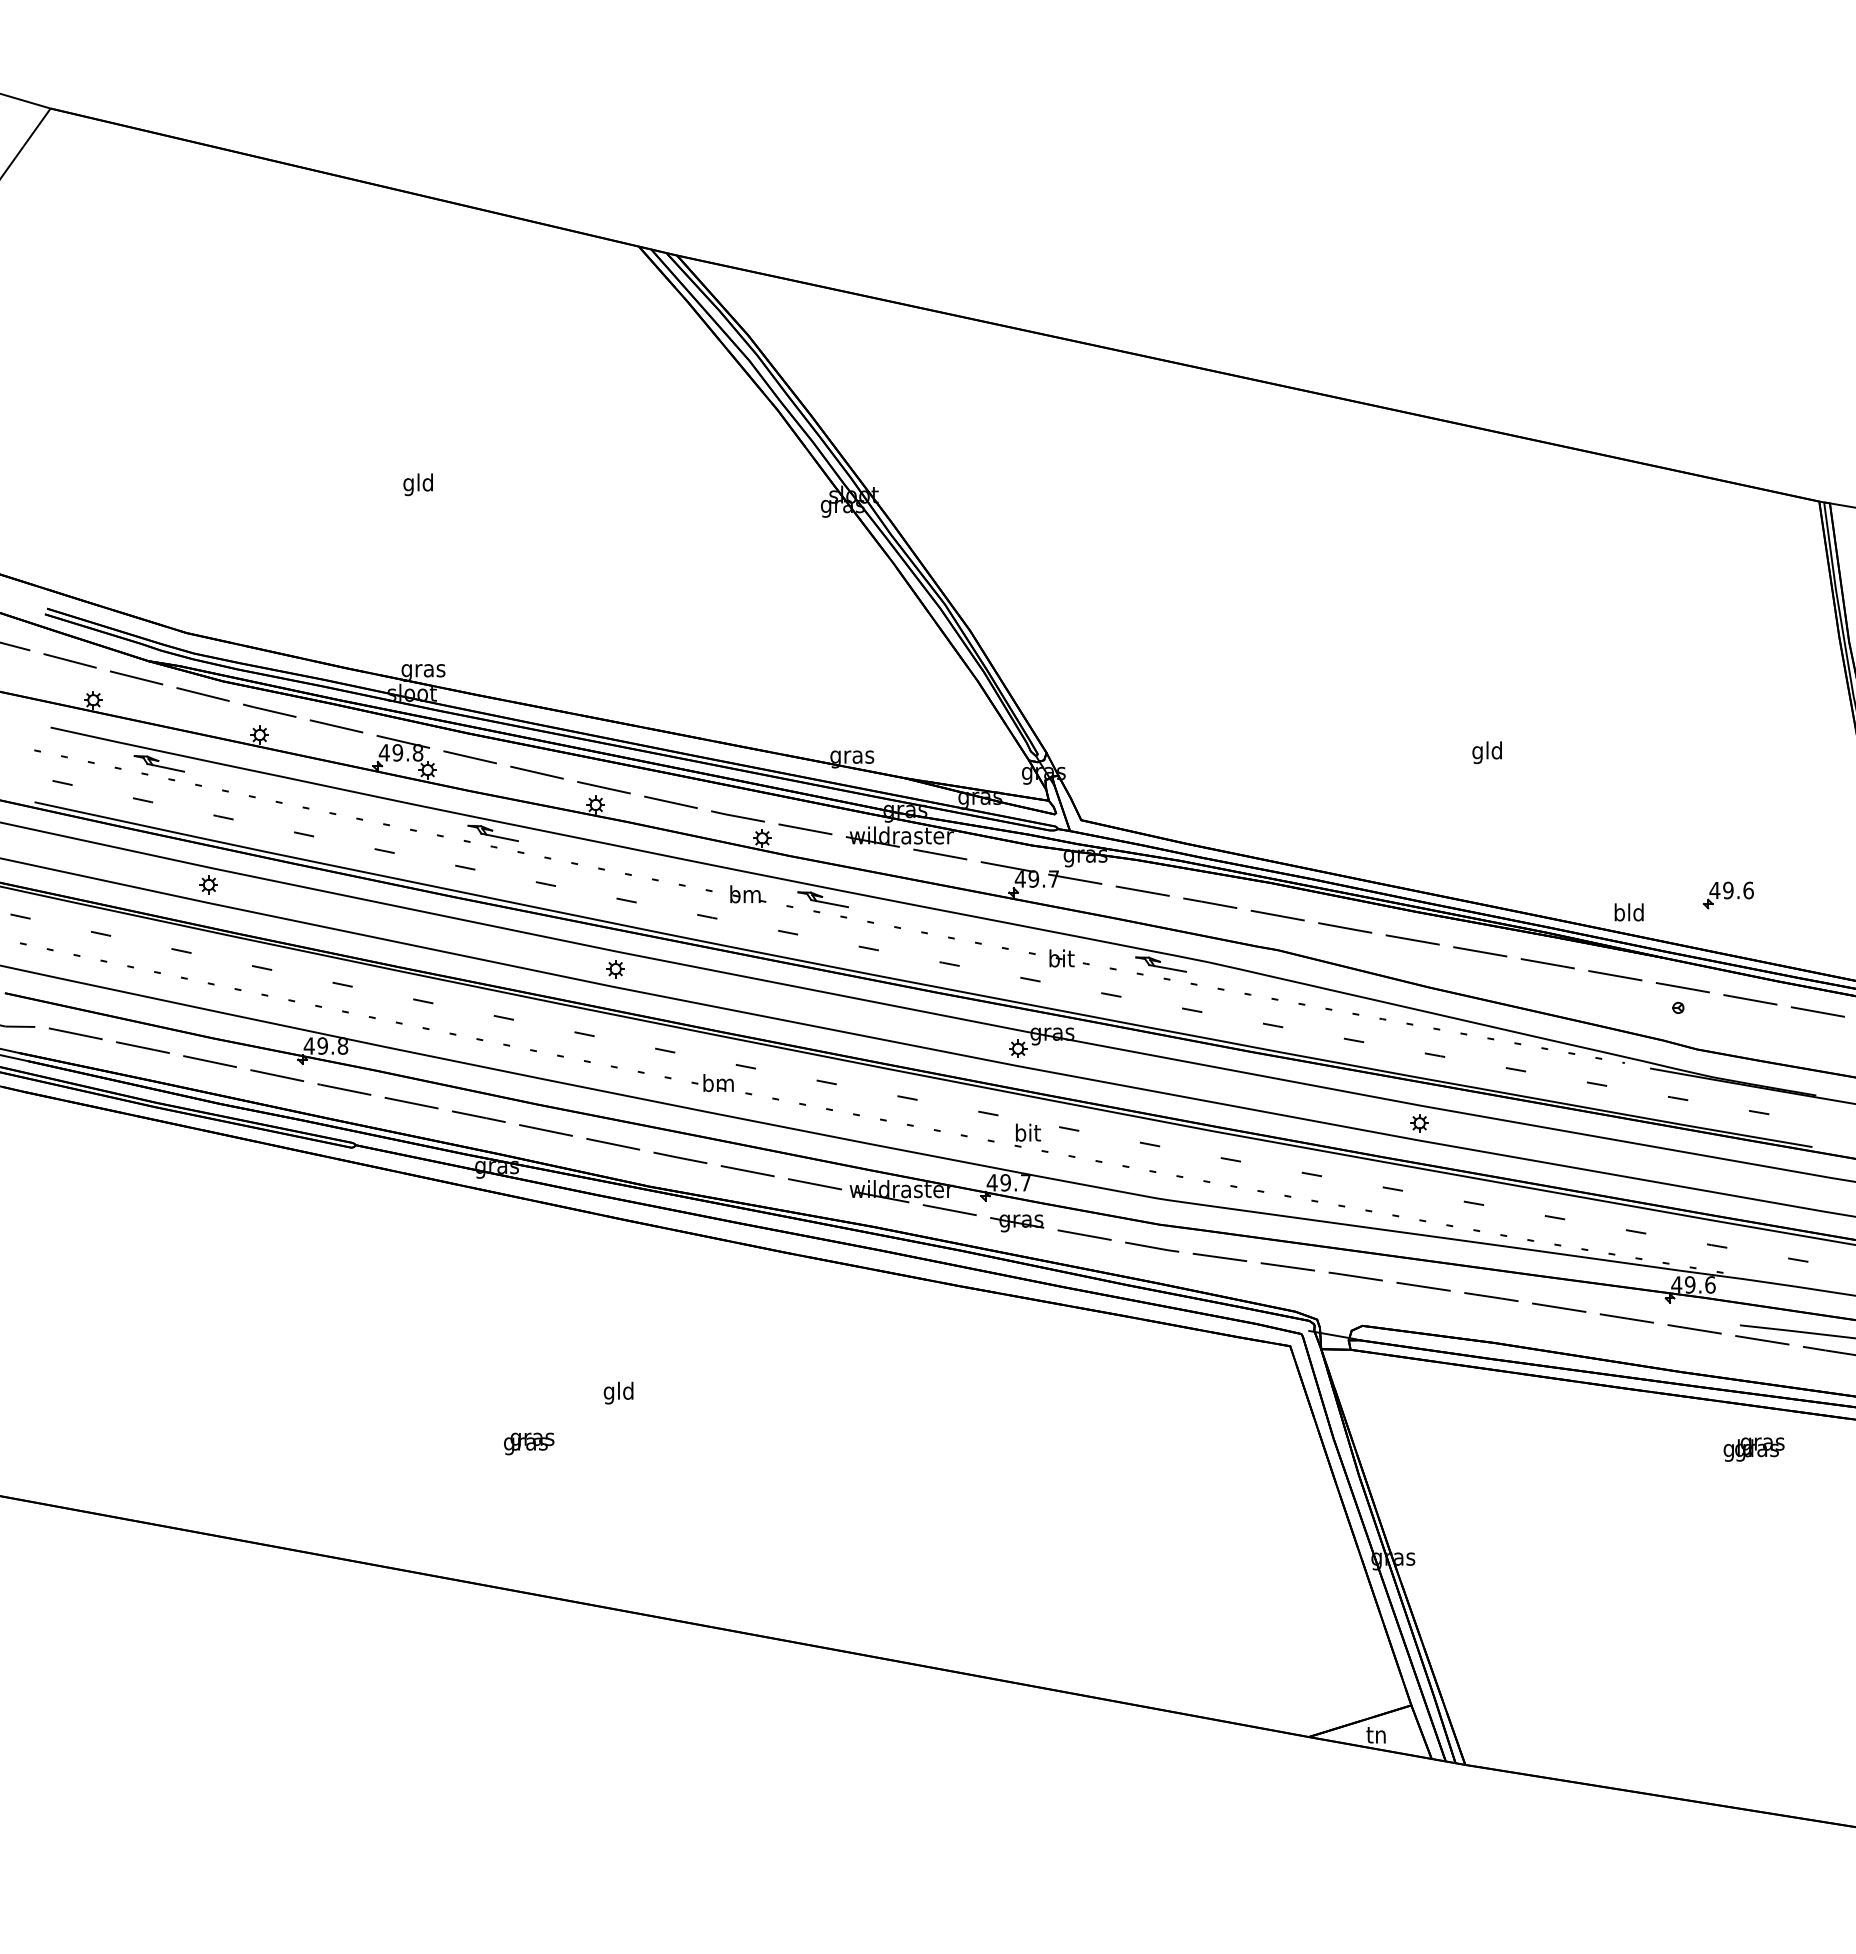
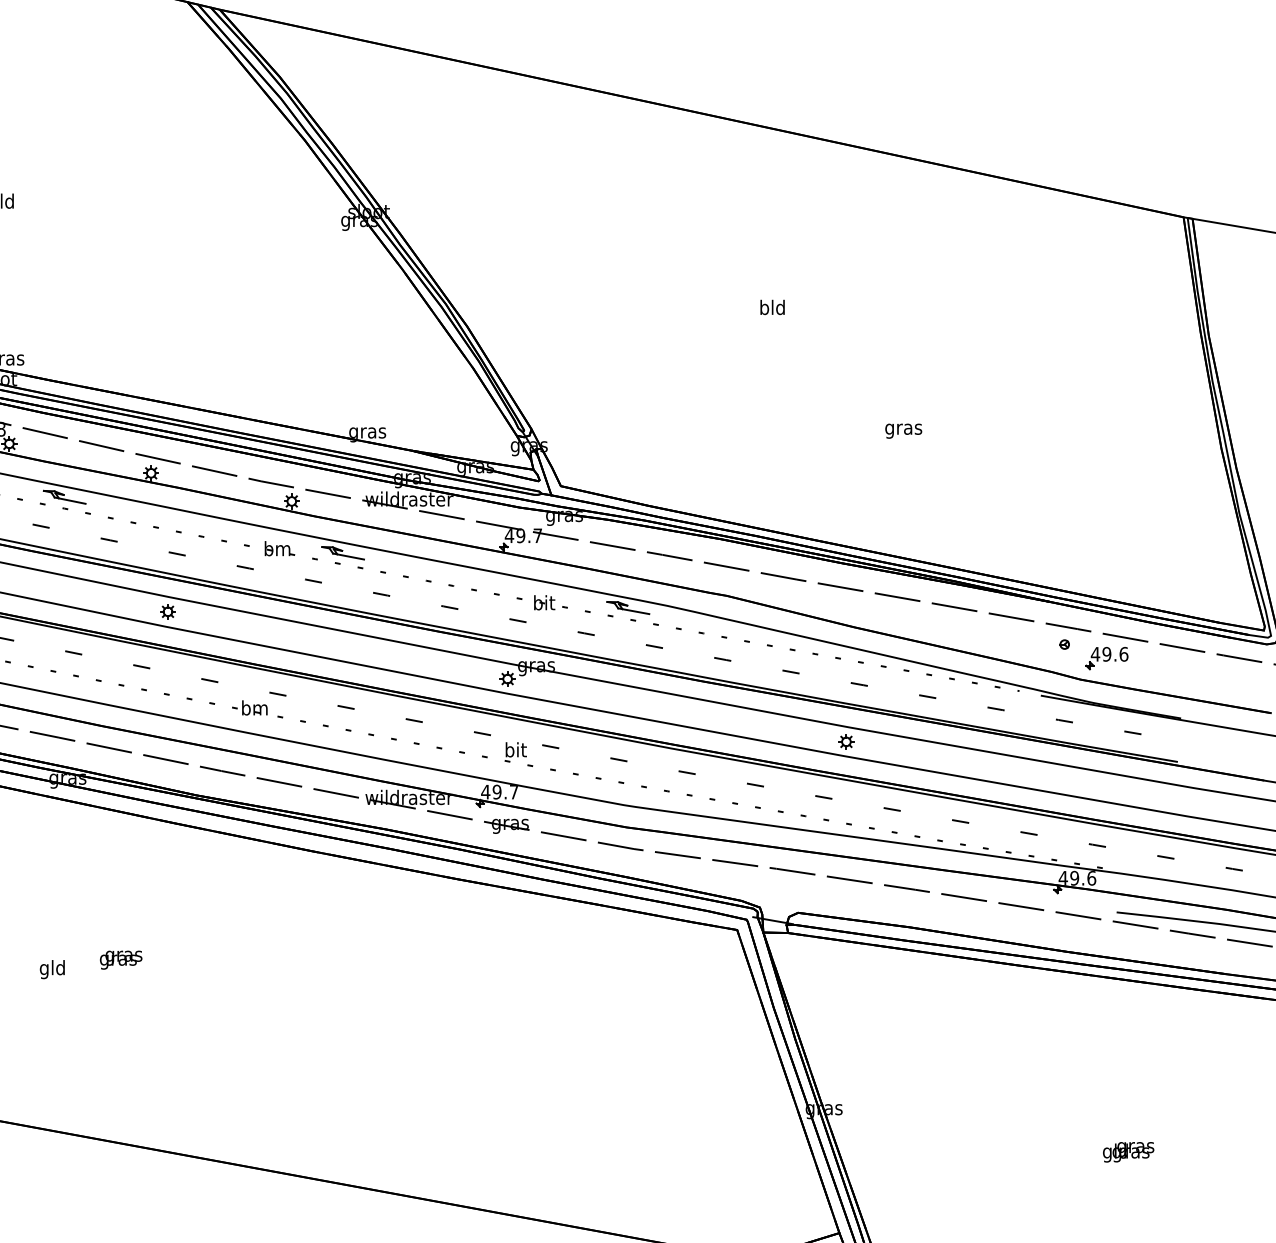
text: (1487, 752) -> (903, 429), gld -> gras
part: (1728, 895) -> (1107, 658), moved
text: (1628, 912) -> (772, 307), moved
text: (618, 1392) -> (52, 969), moved
text: (529, 1443) -> (121, 959), moved
text: (1753, 1449) -> (1128, 1152), moved

